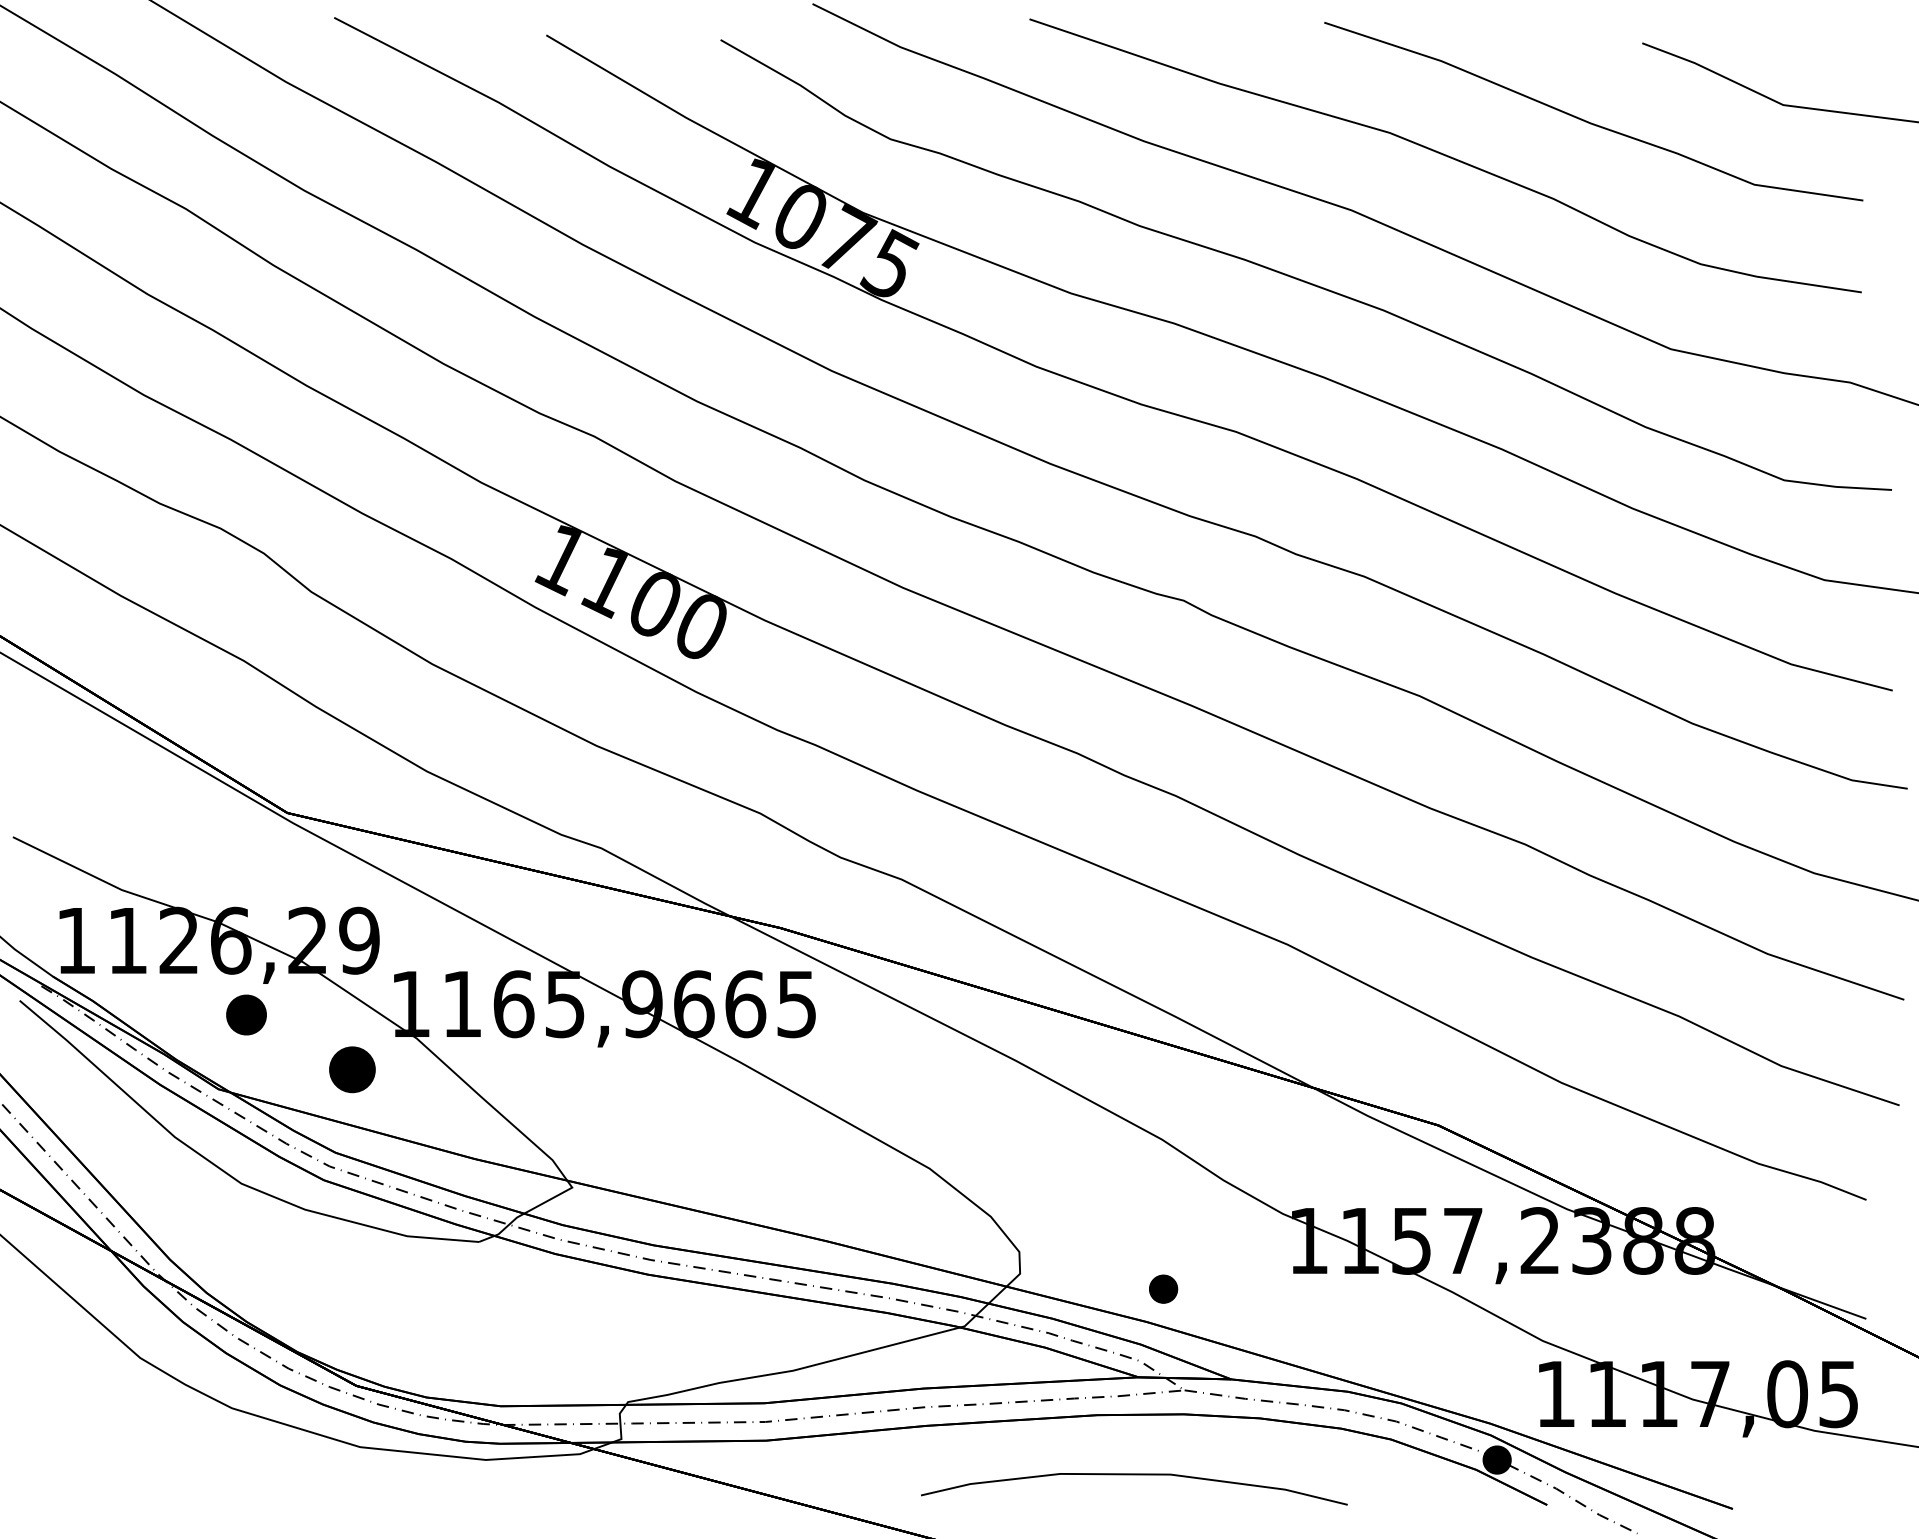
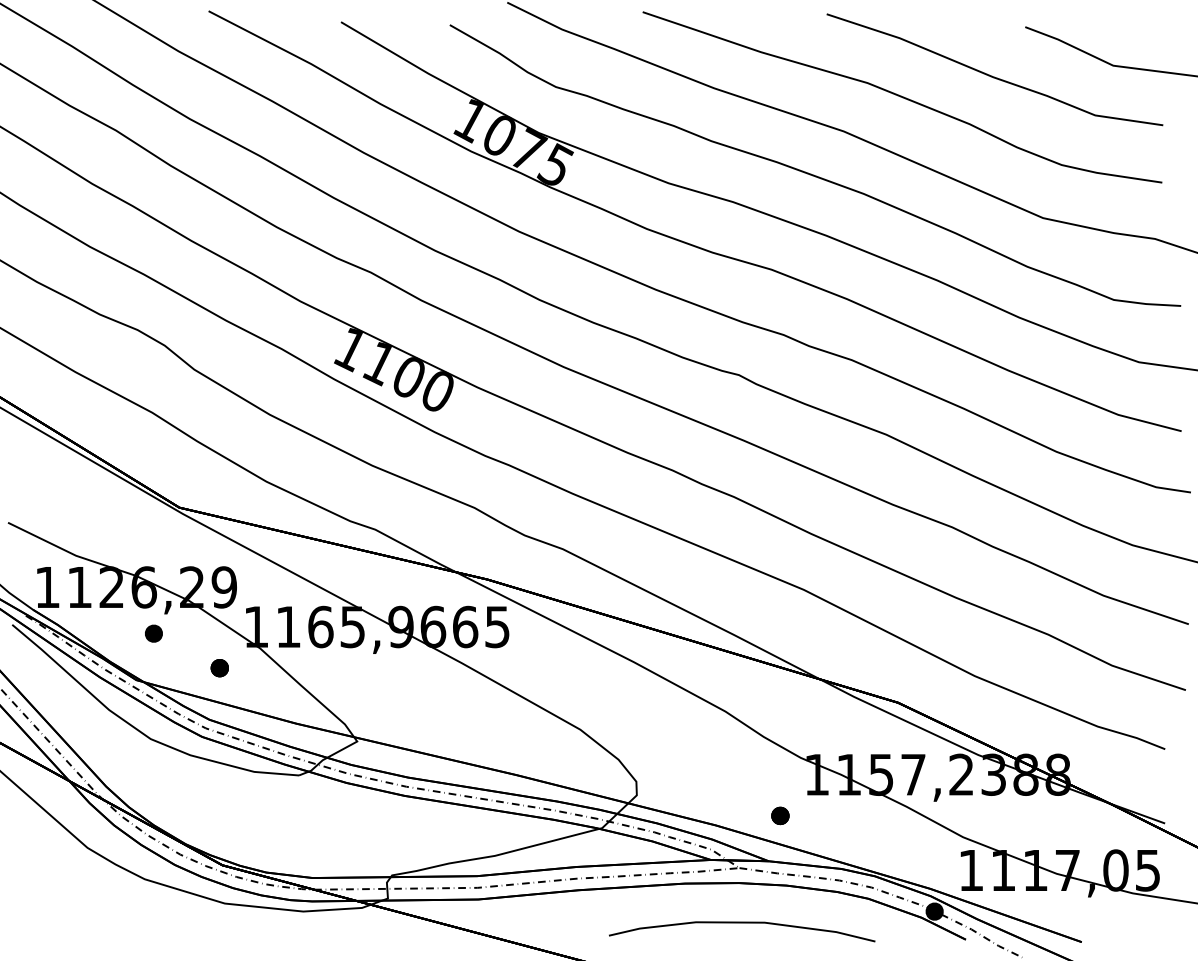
part: (245, 1014) -> (153, 633), size x0.71
part: (351, 1070) -> (219, 668), size x0.62
part: (1163, 1288) -> (780, 815), moved
curve: (1134, 1475) -> (742, 923), moved

